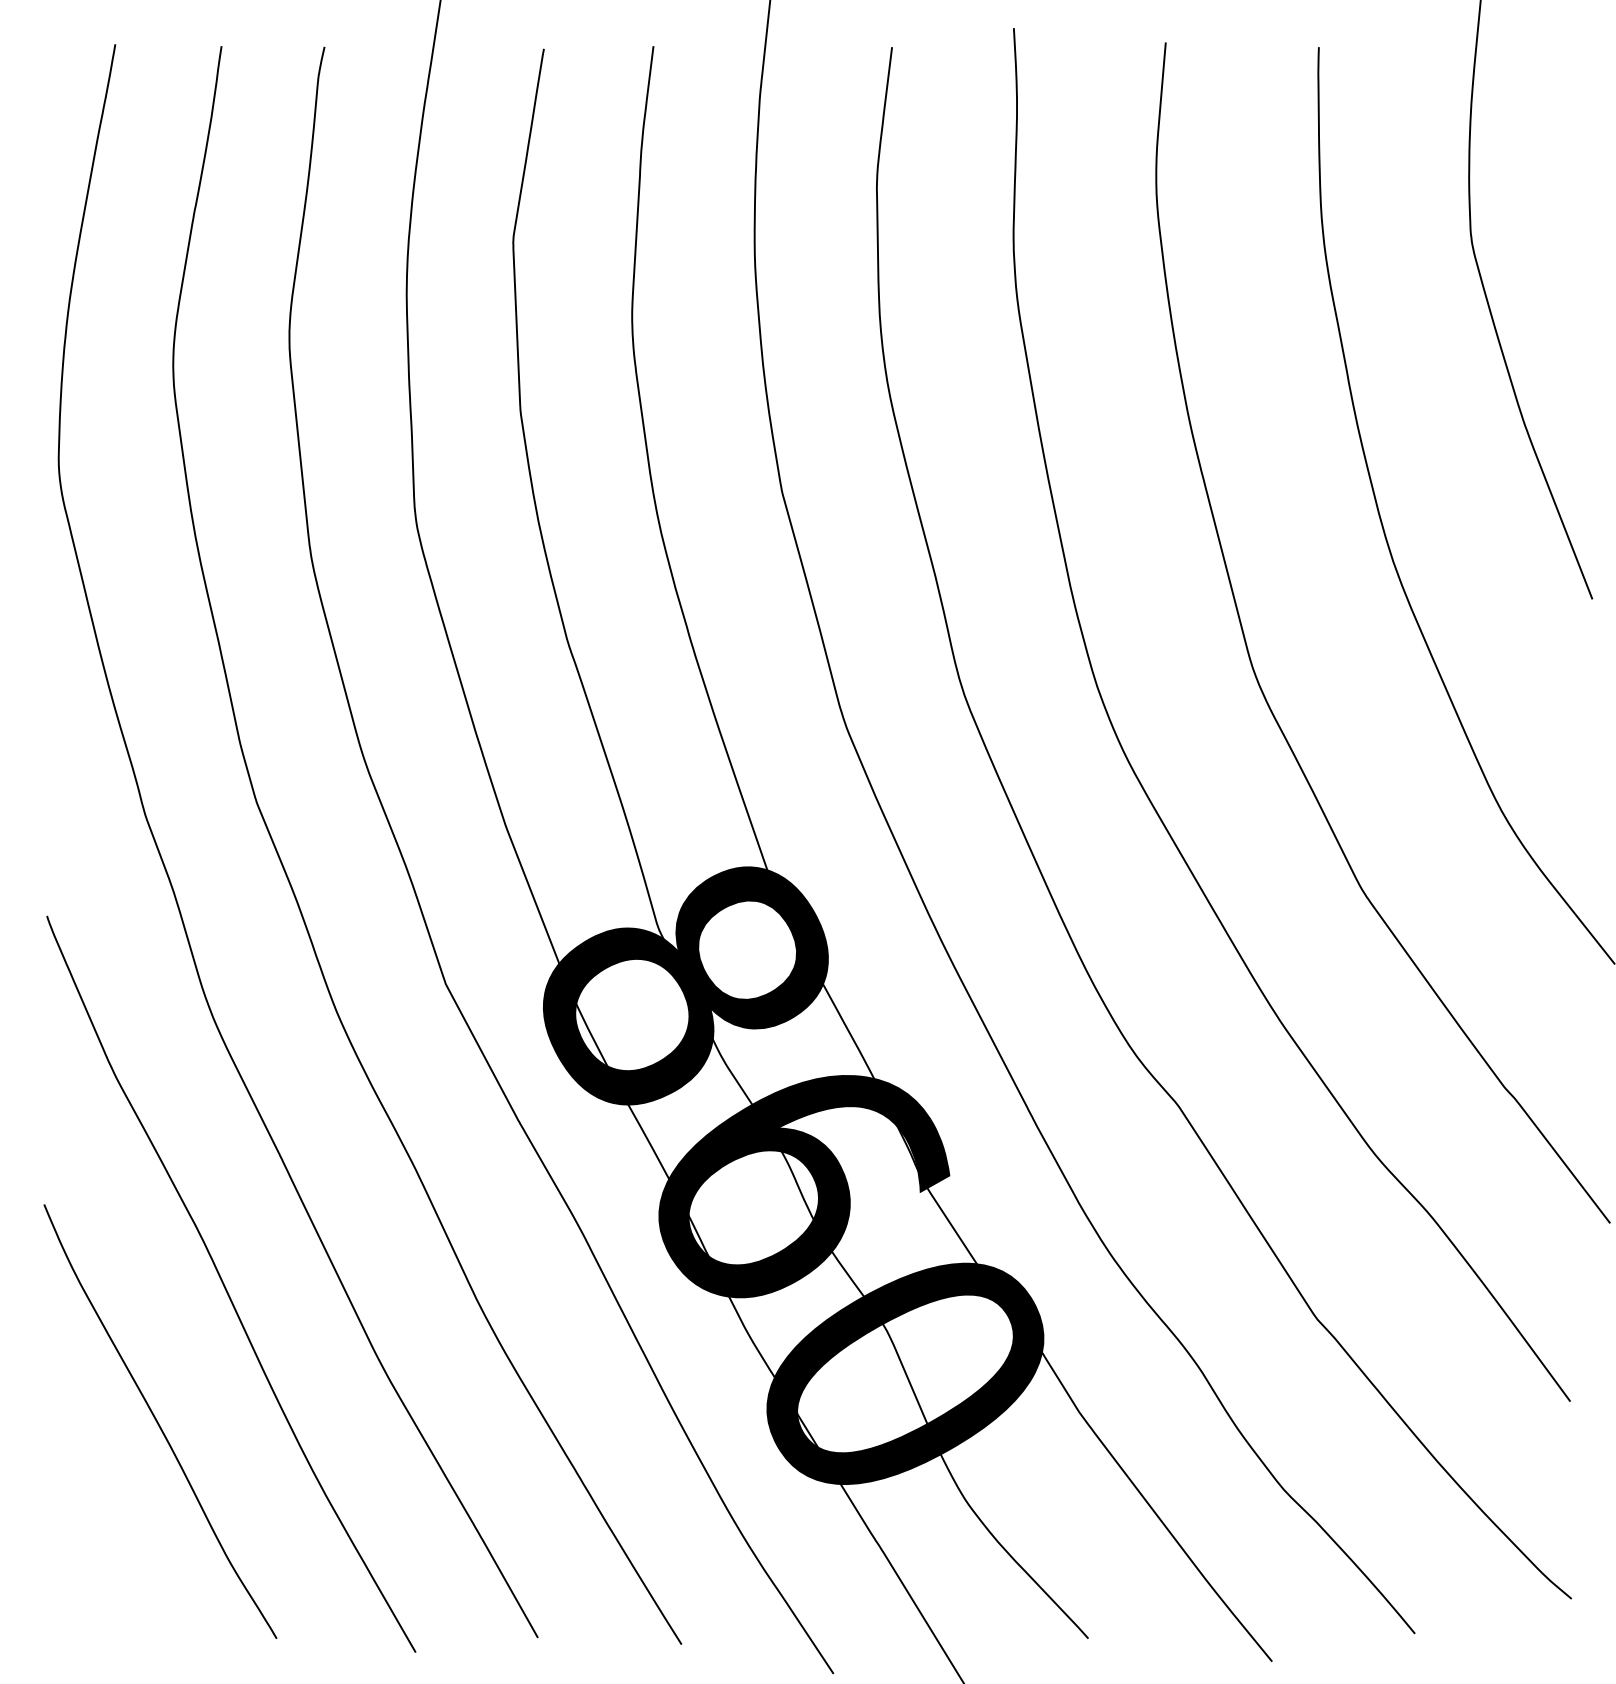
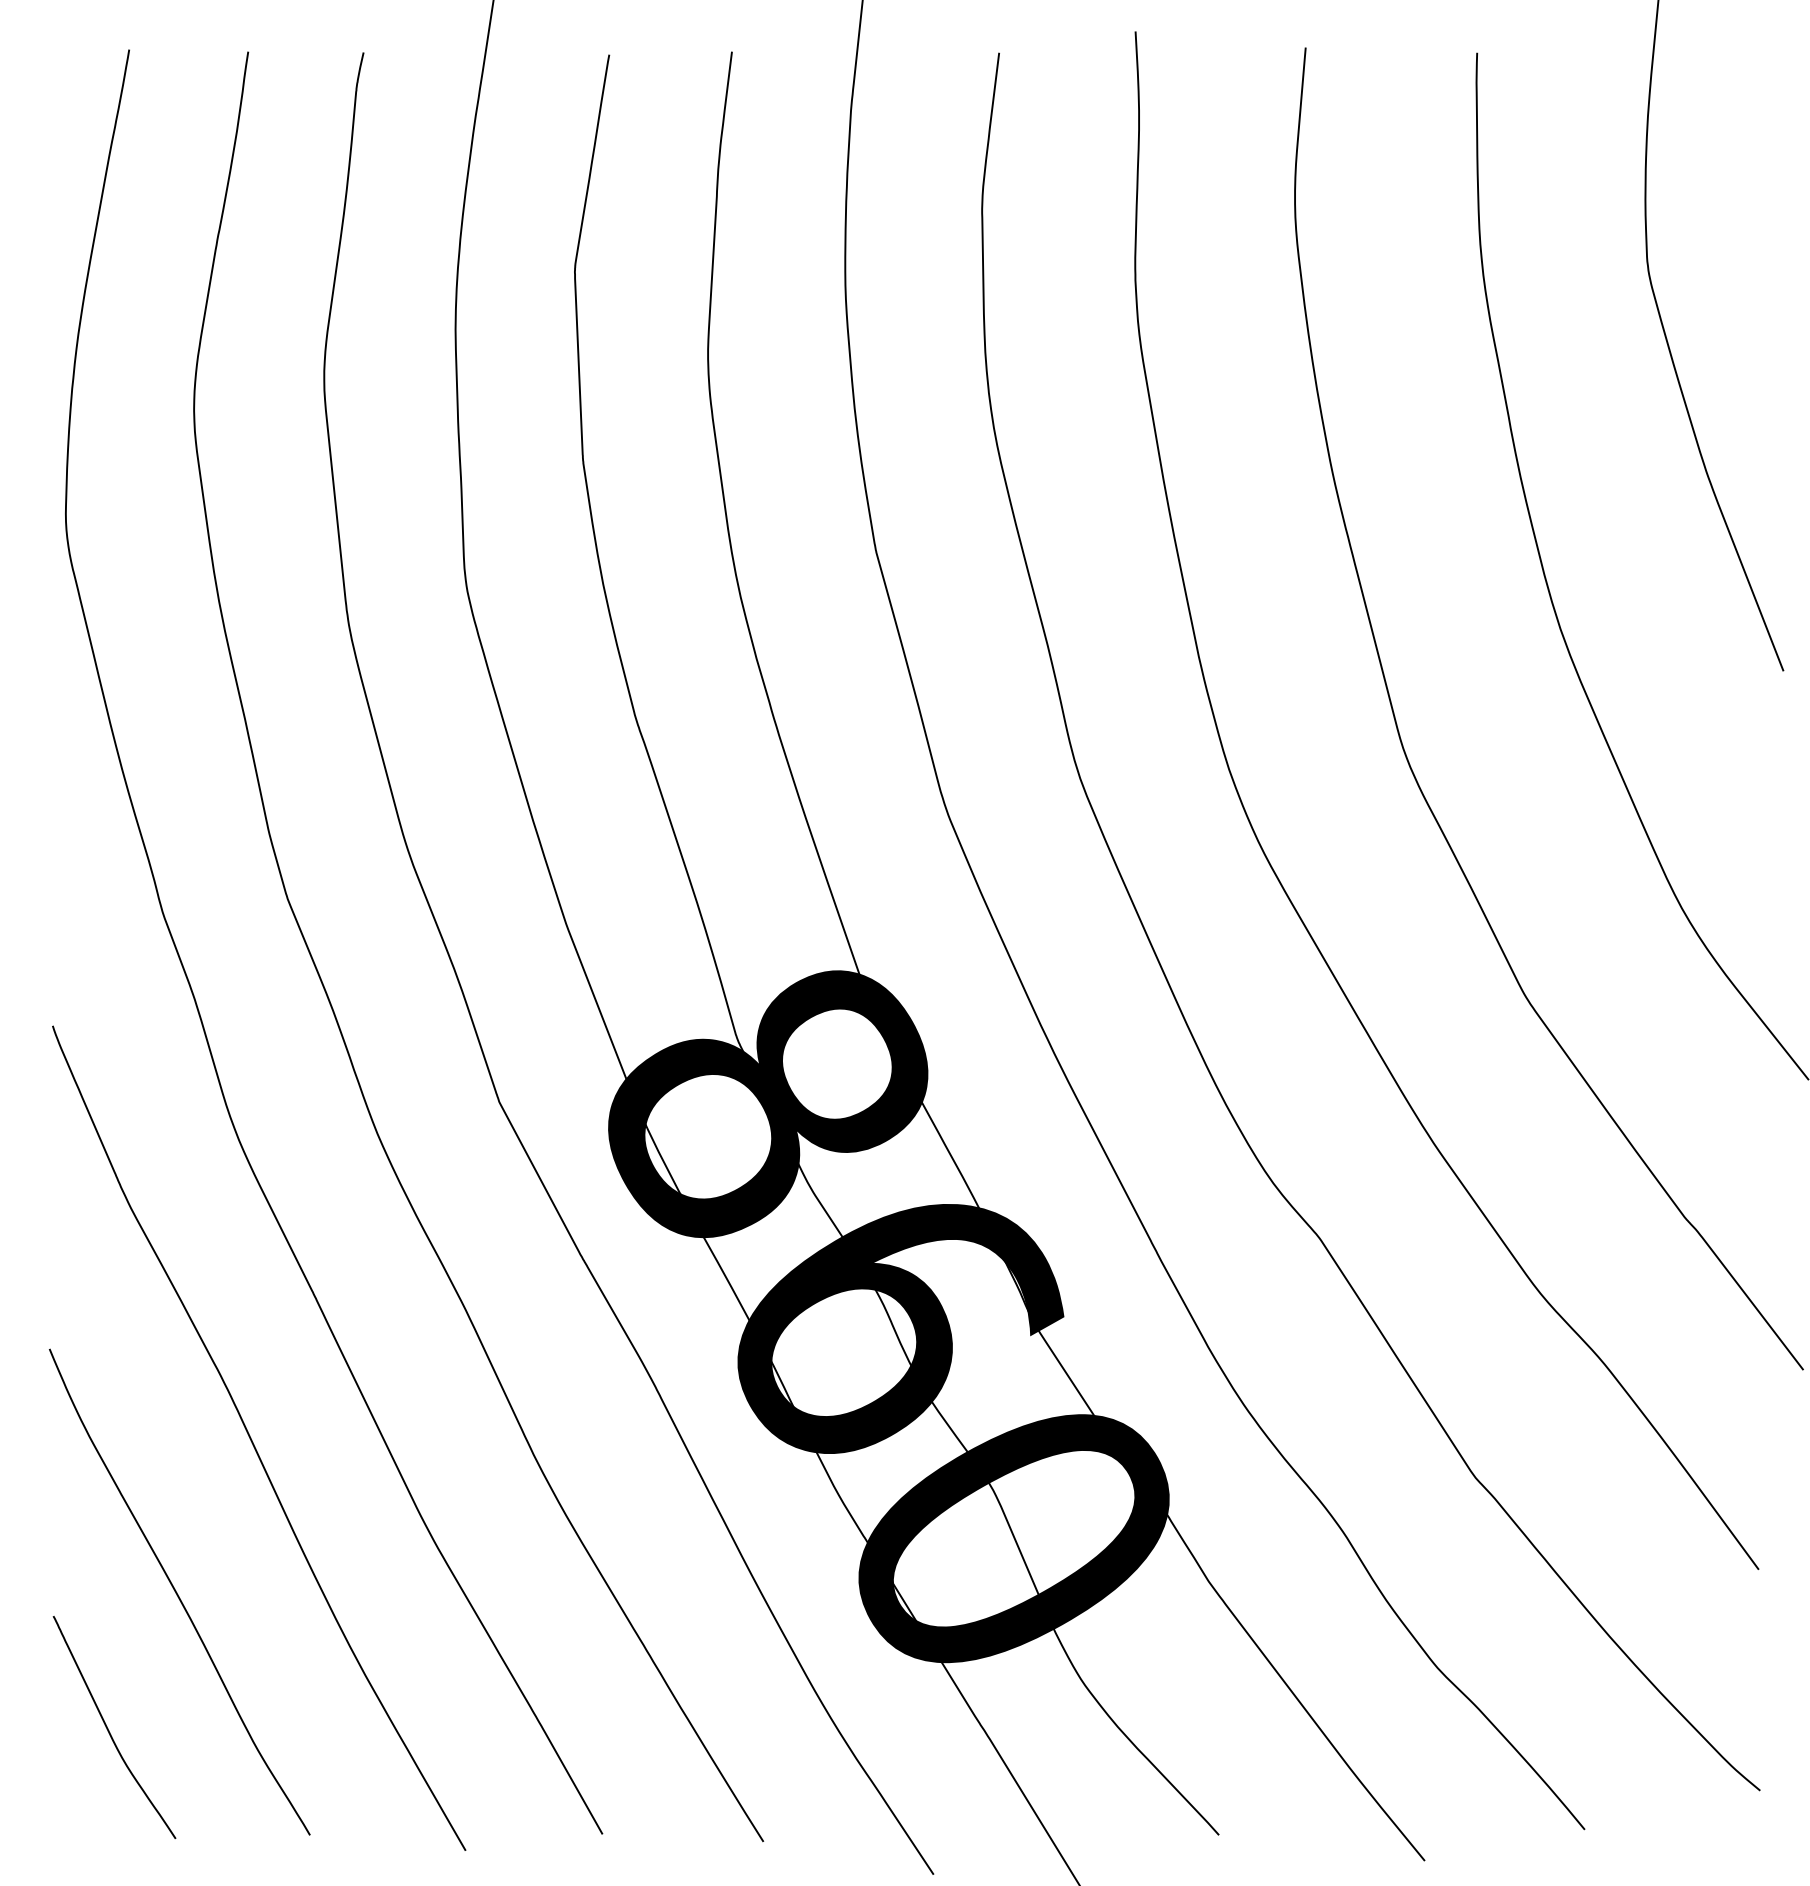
curve: (97, 1545) -> (109, 1730), added

